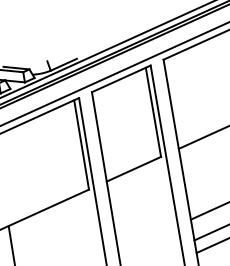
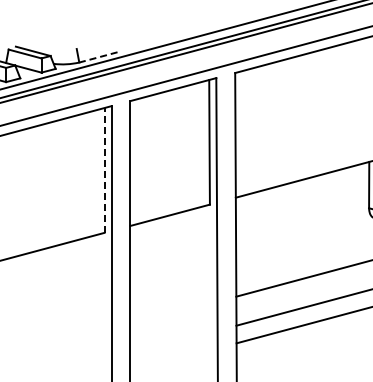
line: (63, 64) -> (98, 57), solid -> dashed
line: (81, 144) -> (104, 169), solid -> dashed

